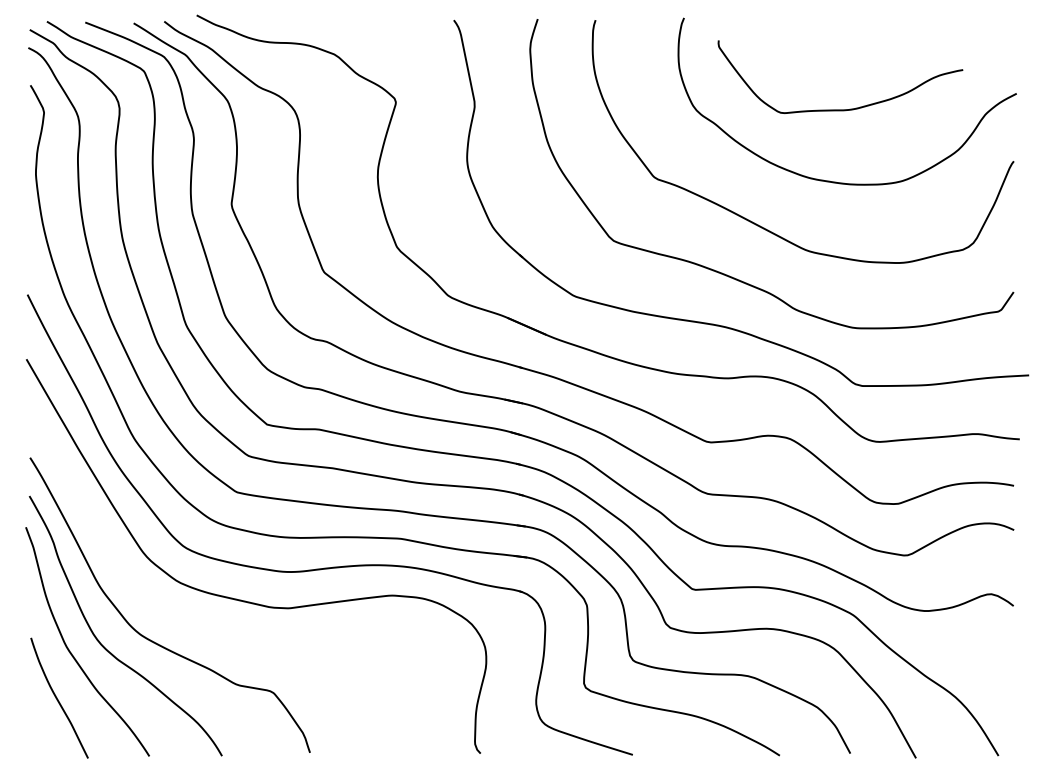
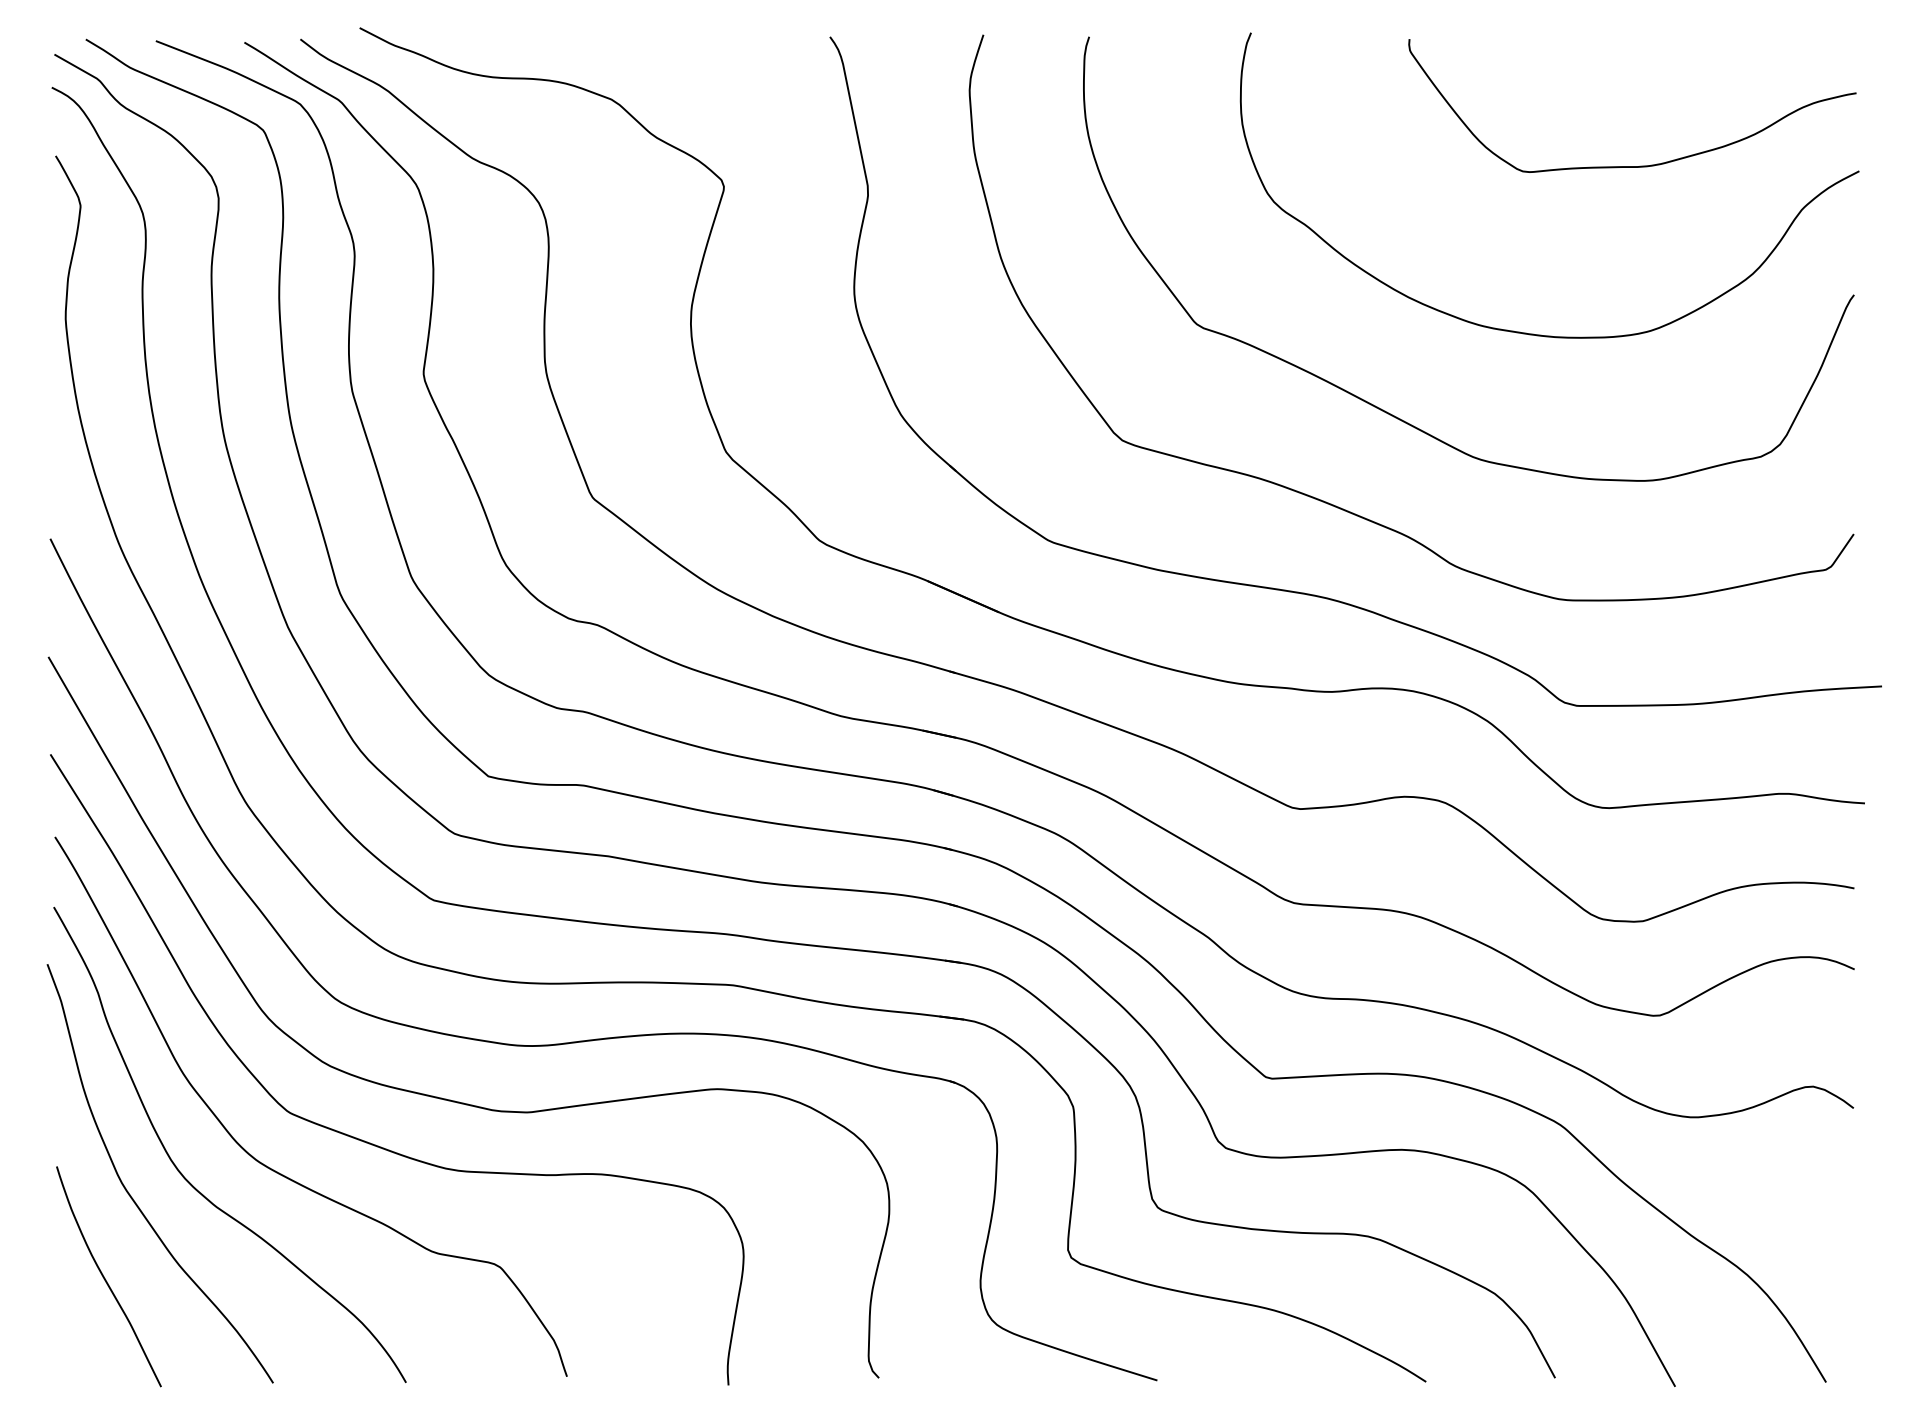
curve: (840, 109) -> (1632, 165), moved
curve: (203, 624) -> (372, 1142), added

